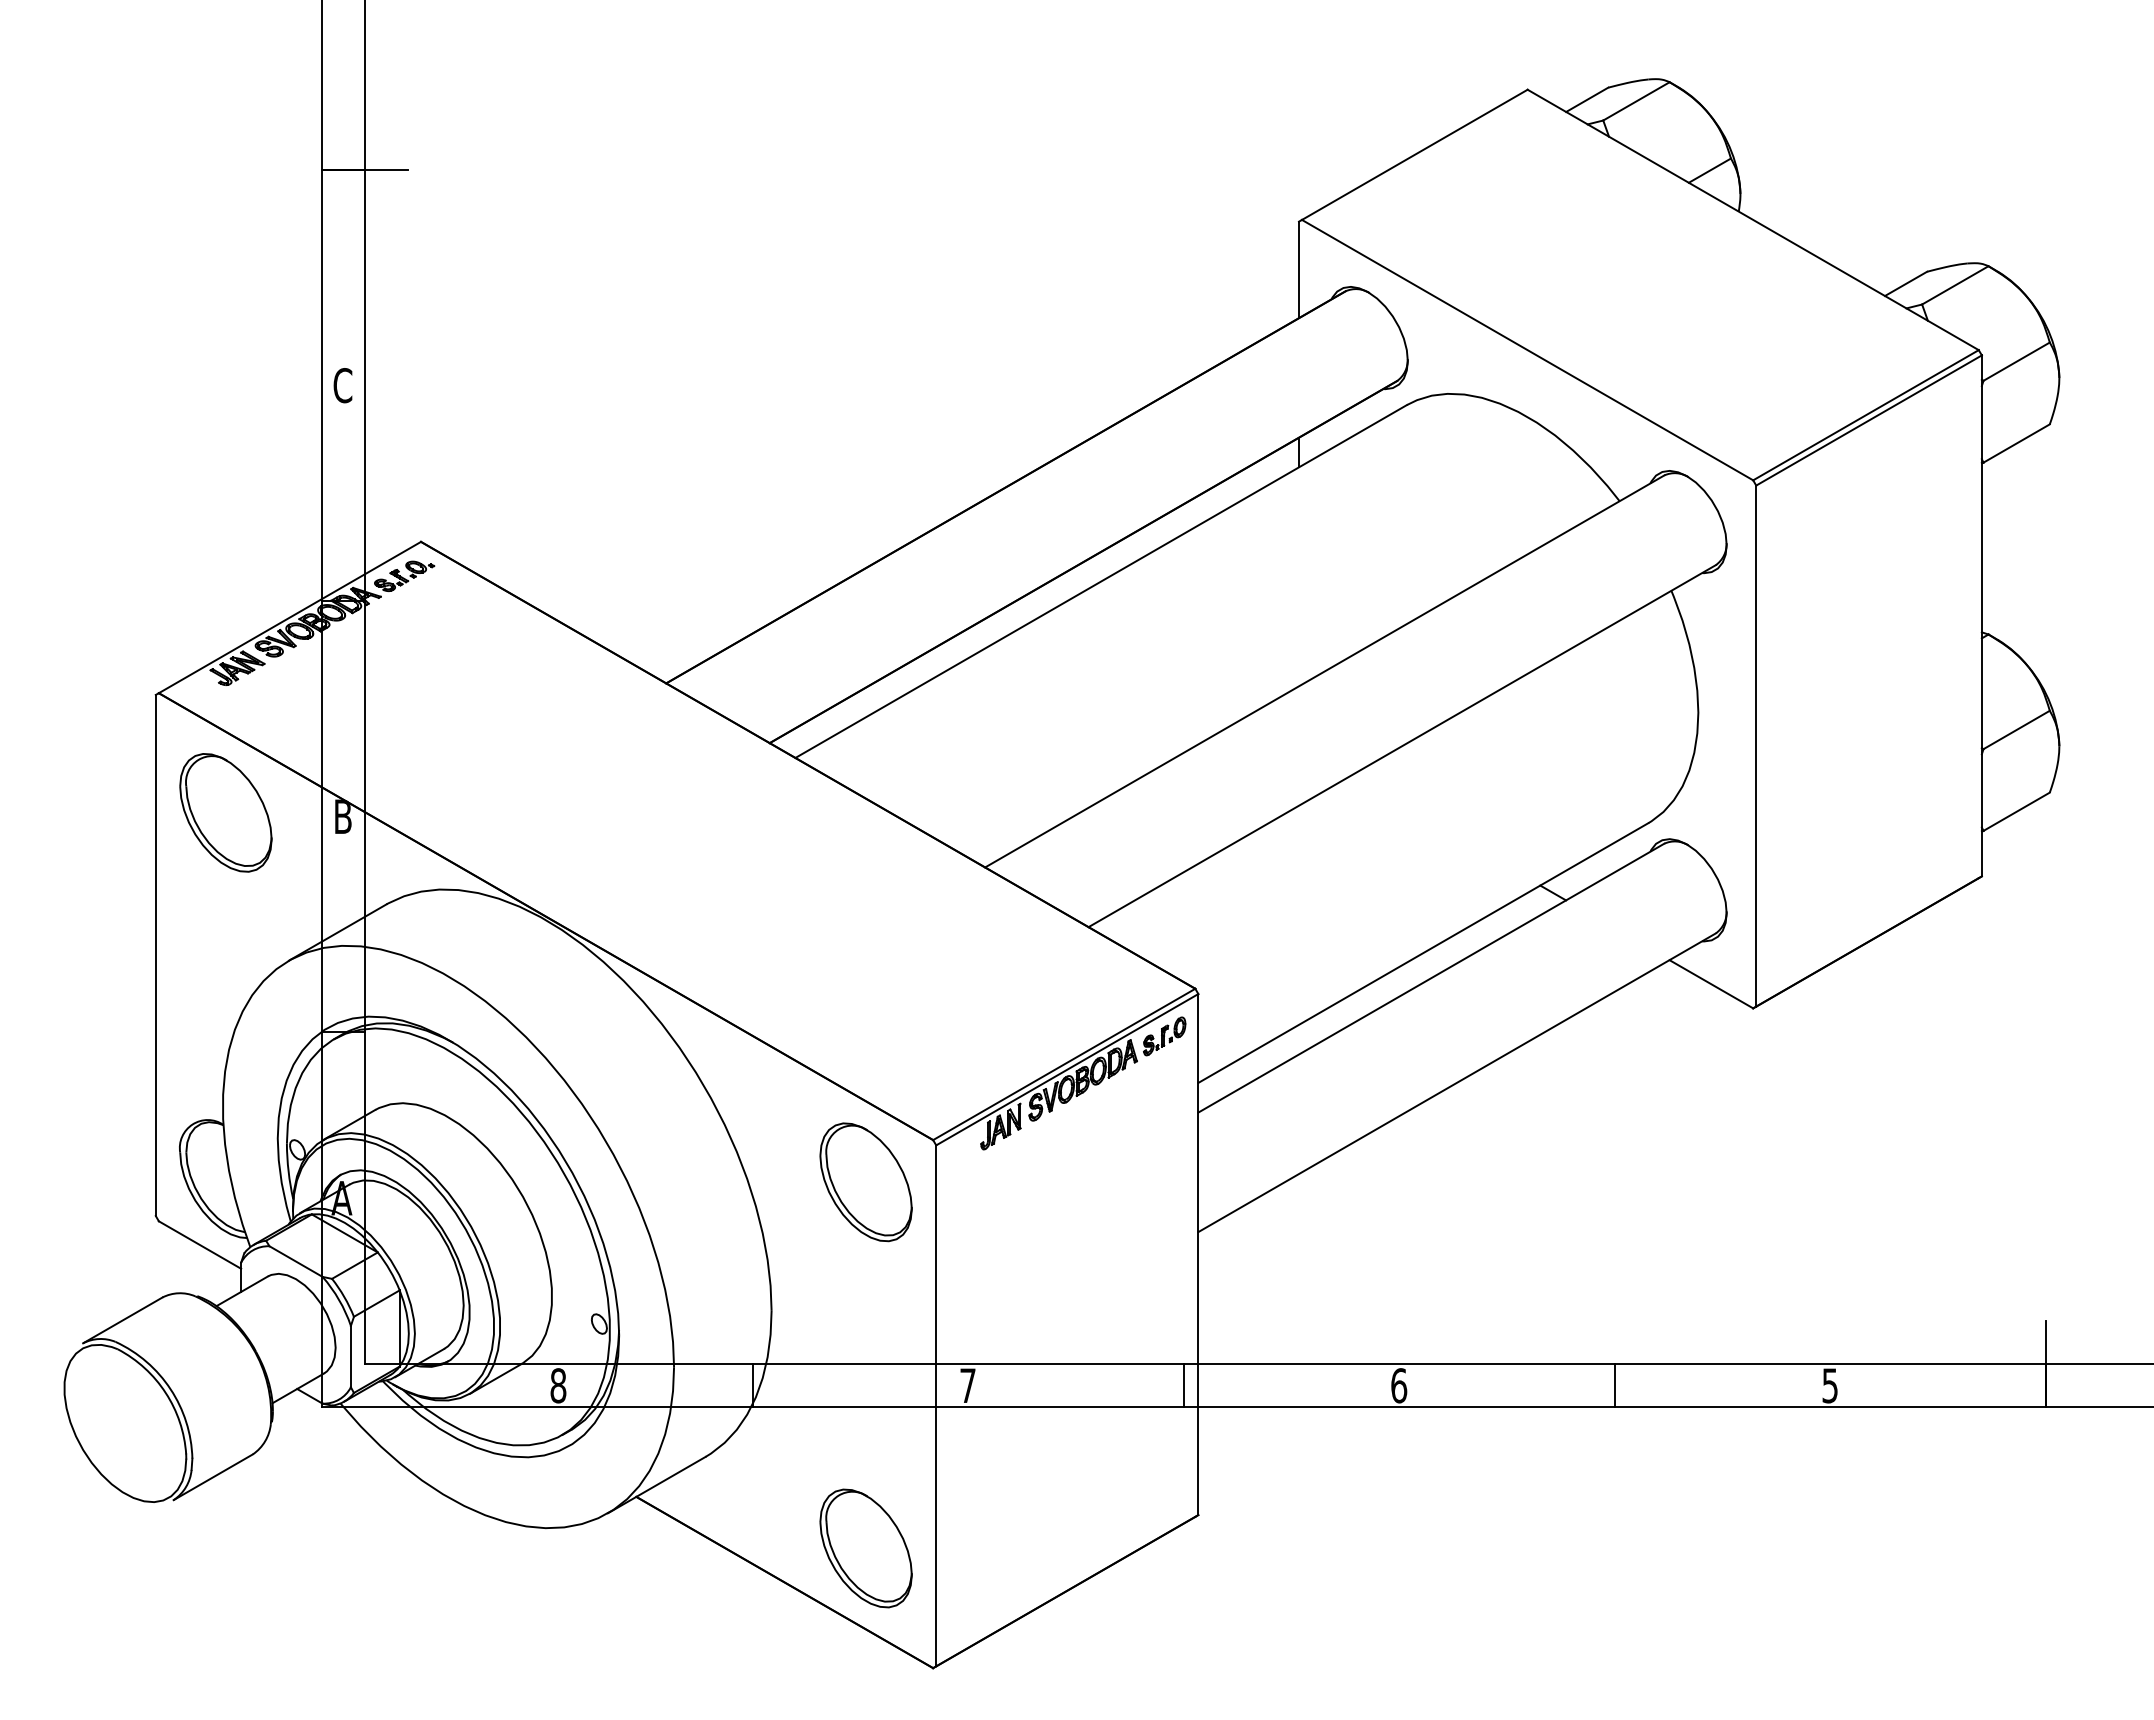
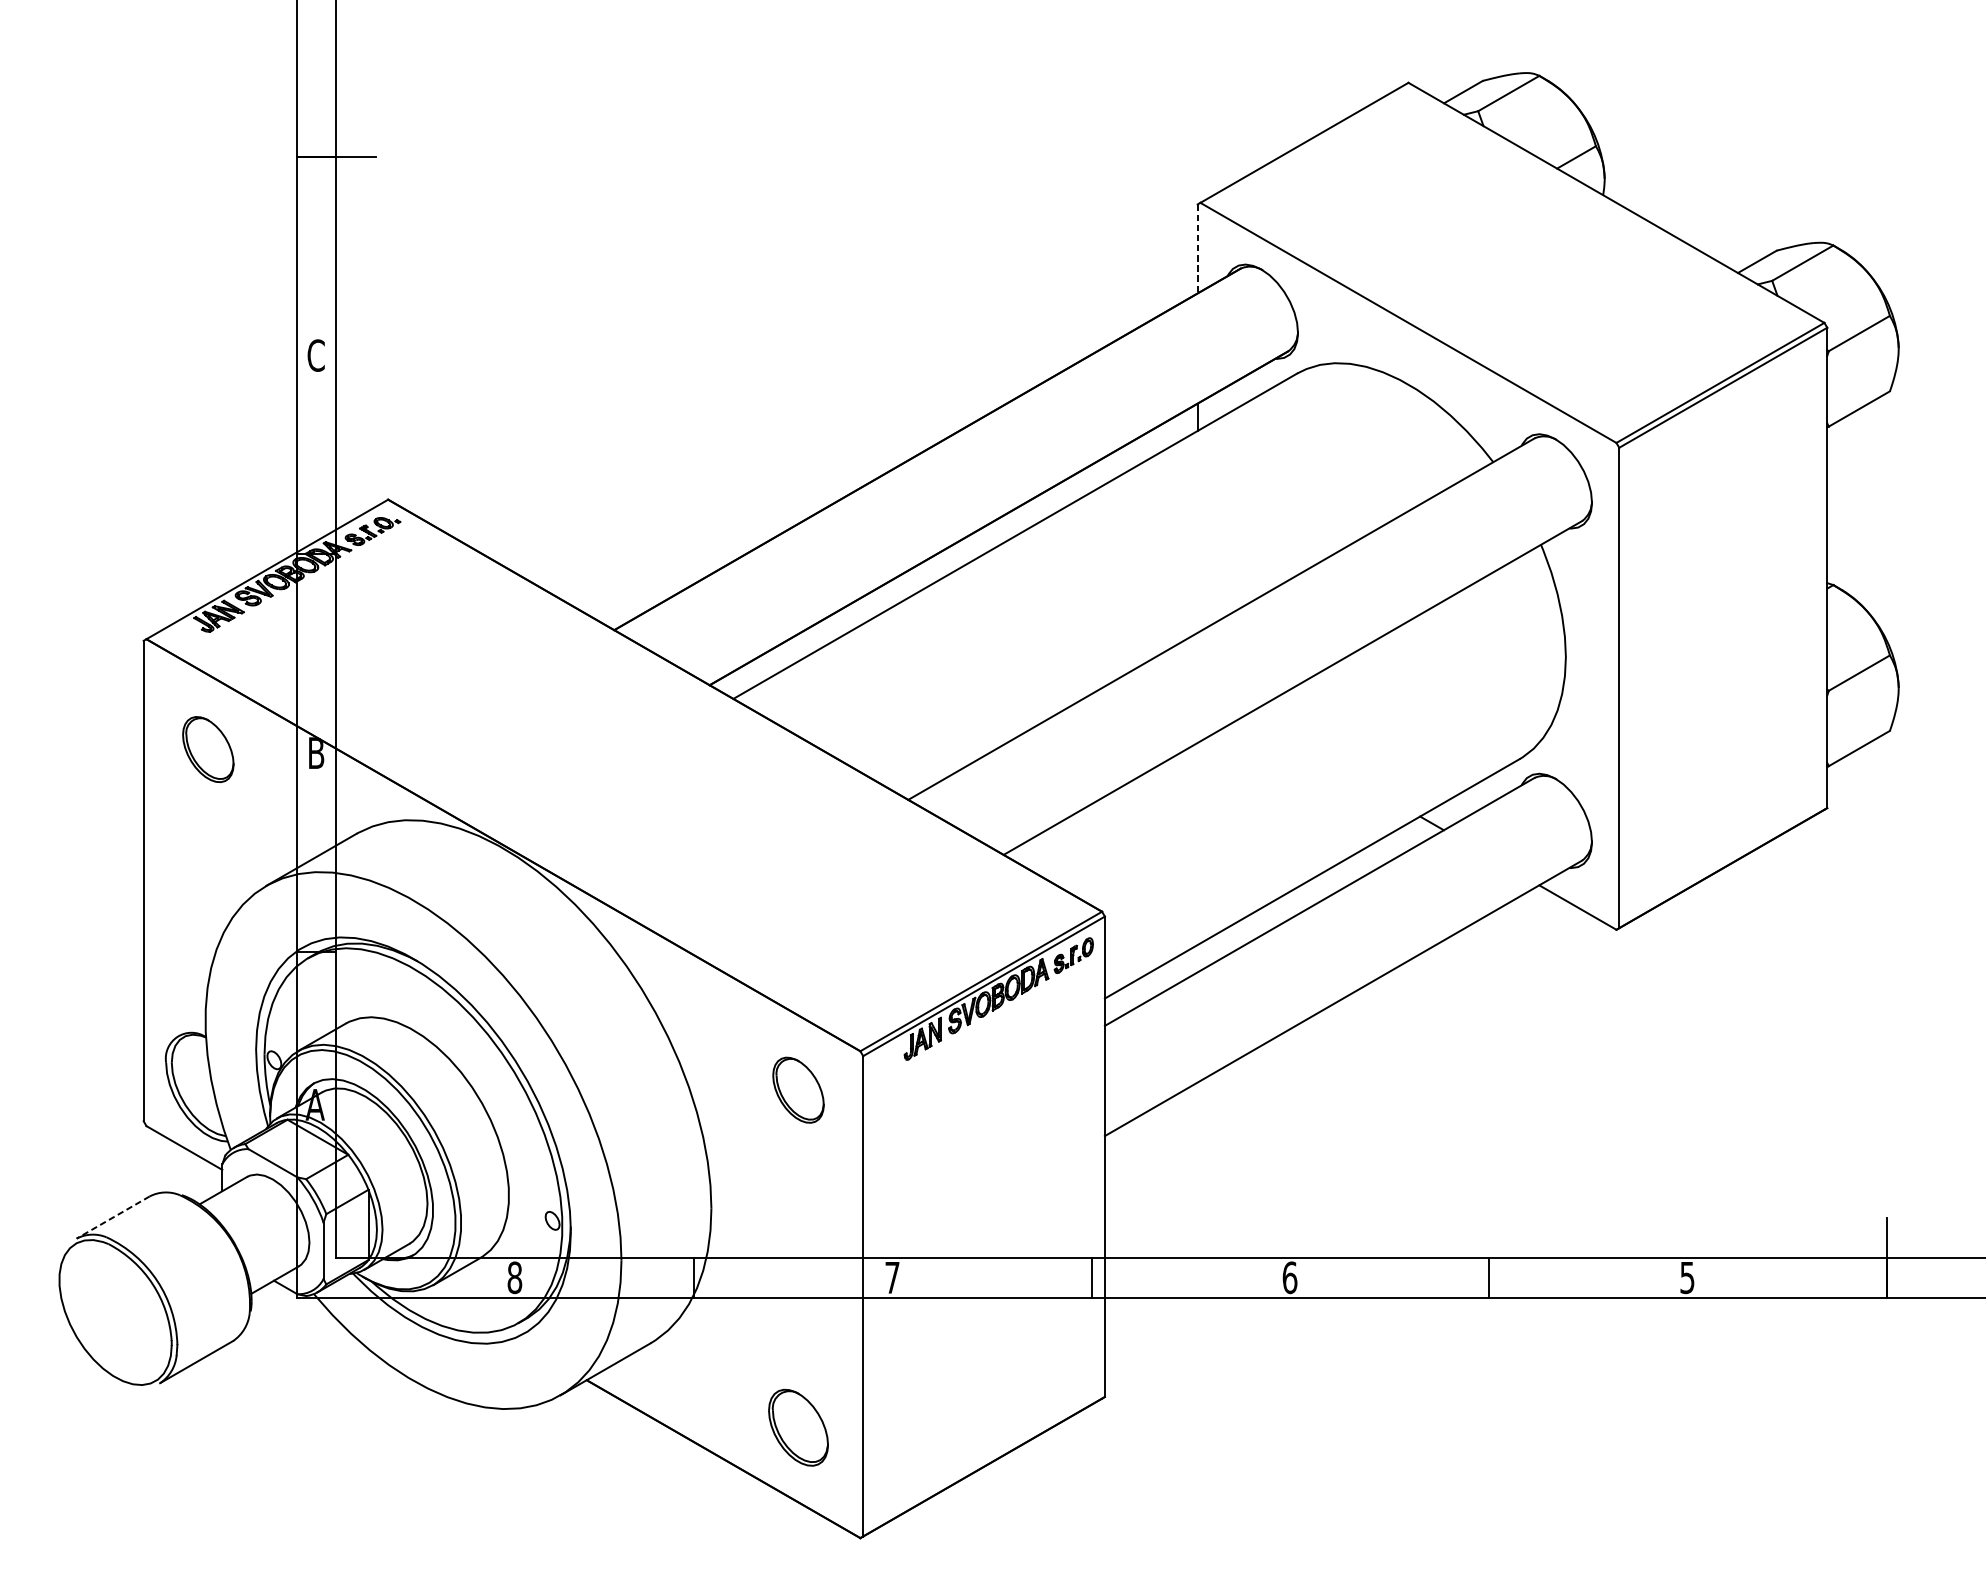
line: (1298, 270) -> (1197, 249), solid -> dashed
part: (225, 812) -> (207, 749), size x0.6
part: (865, 1182) -> (797, 1090), size x0.6
line: (122, 1320) -> (112, 1217), solid -> dashed
part: (865, 1548) -> (797, 1427), size x0.7

